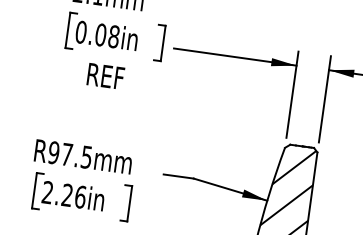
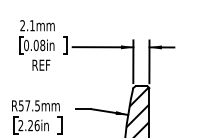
text: (52, 151) -> (20, 105), R97.5mm -> R57.5mm

